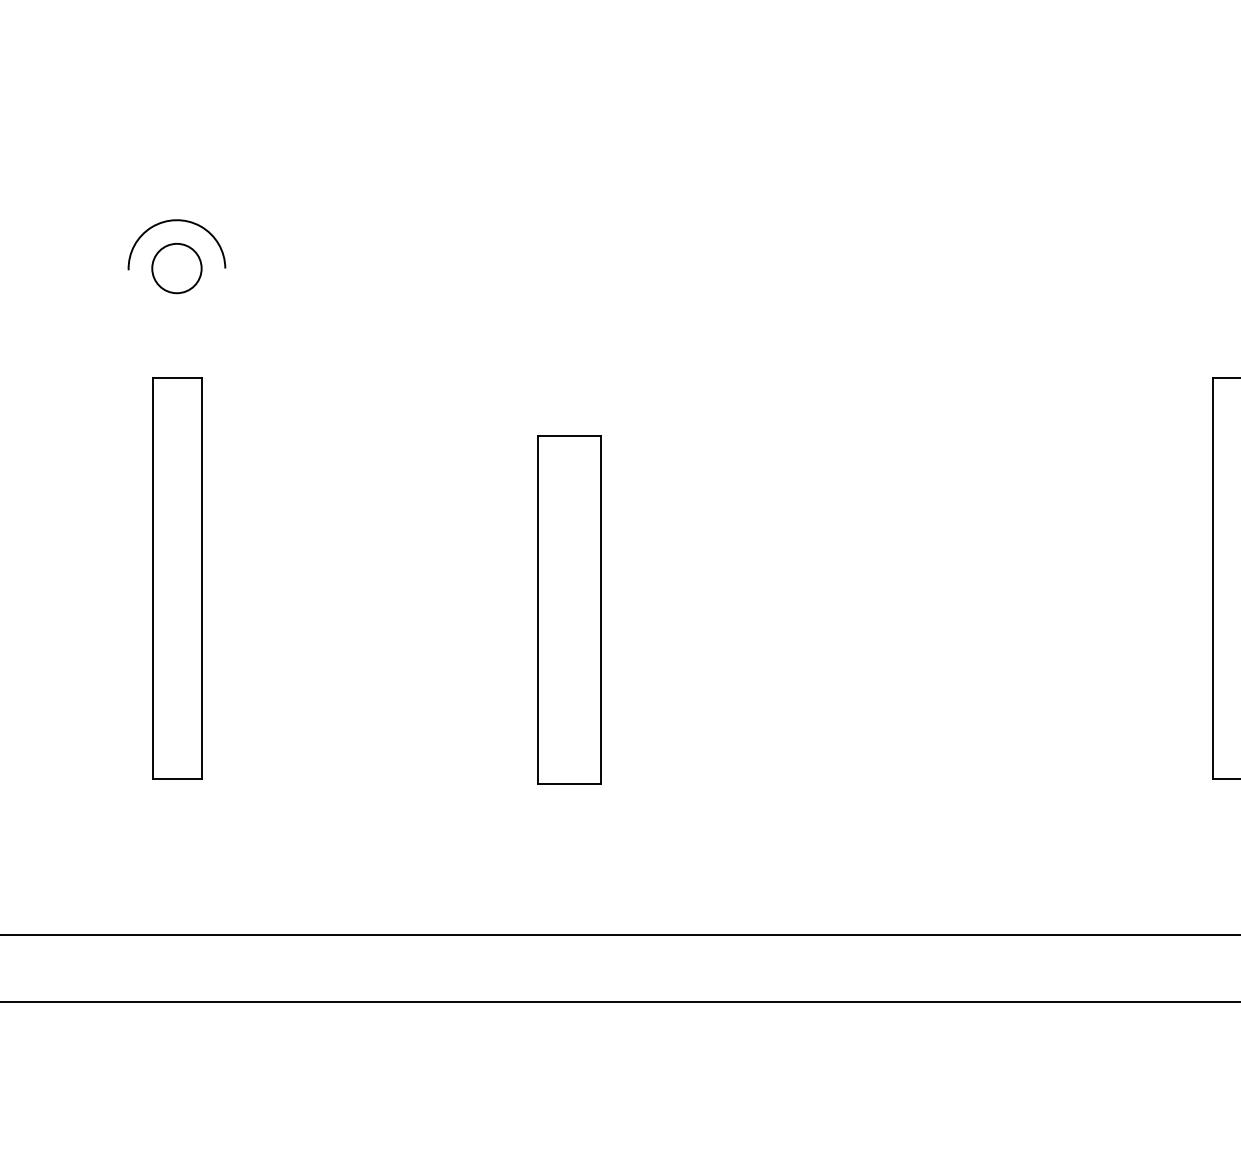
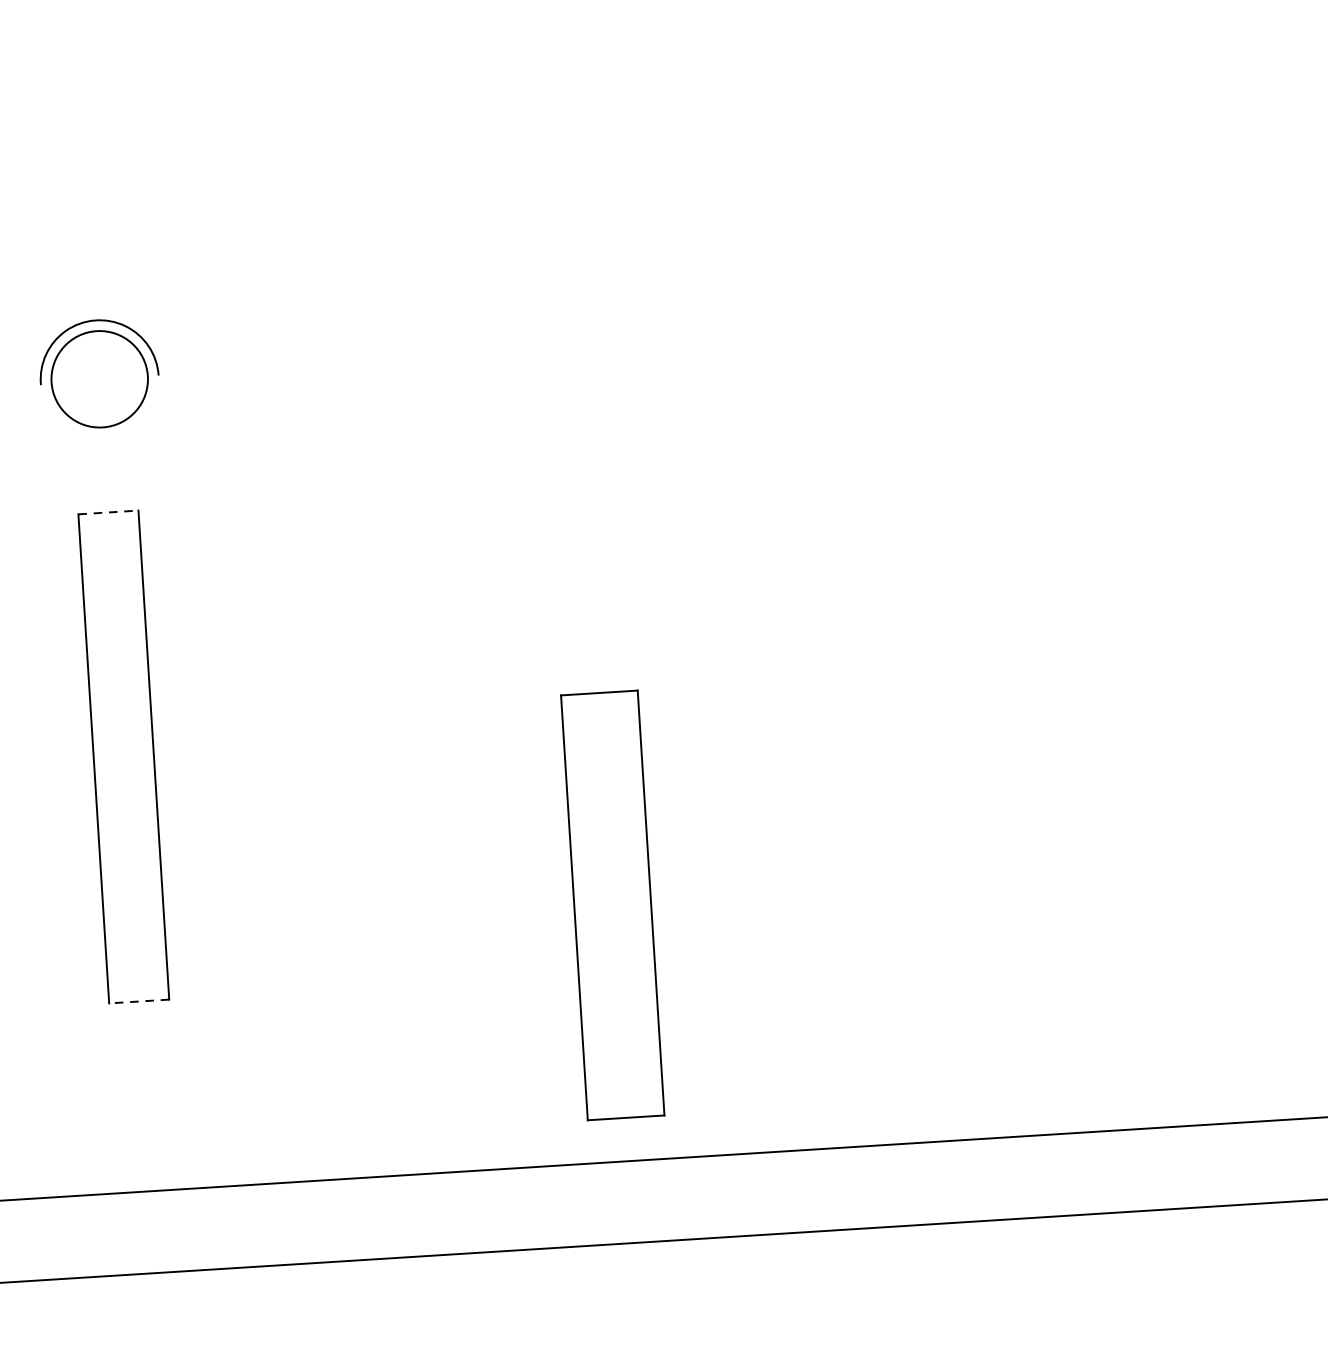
circle: (176, 268) -> (99, 379), size x1.6
line: (177, 377) -> (108, 512), solid -> dashed
part: (569, 609) -> (613, 904), moved
line: (177, 779) -> (139, 1001), solid -> dashed

